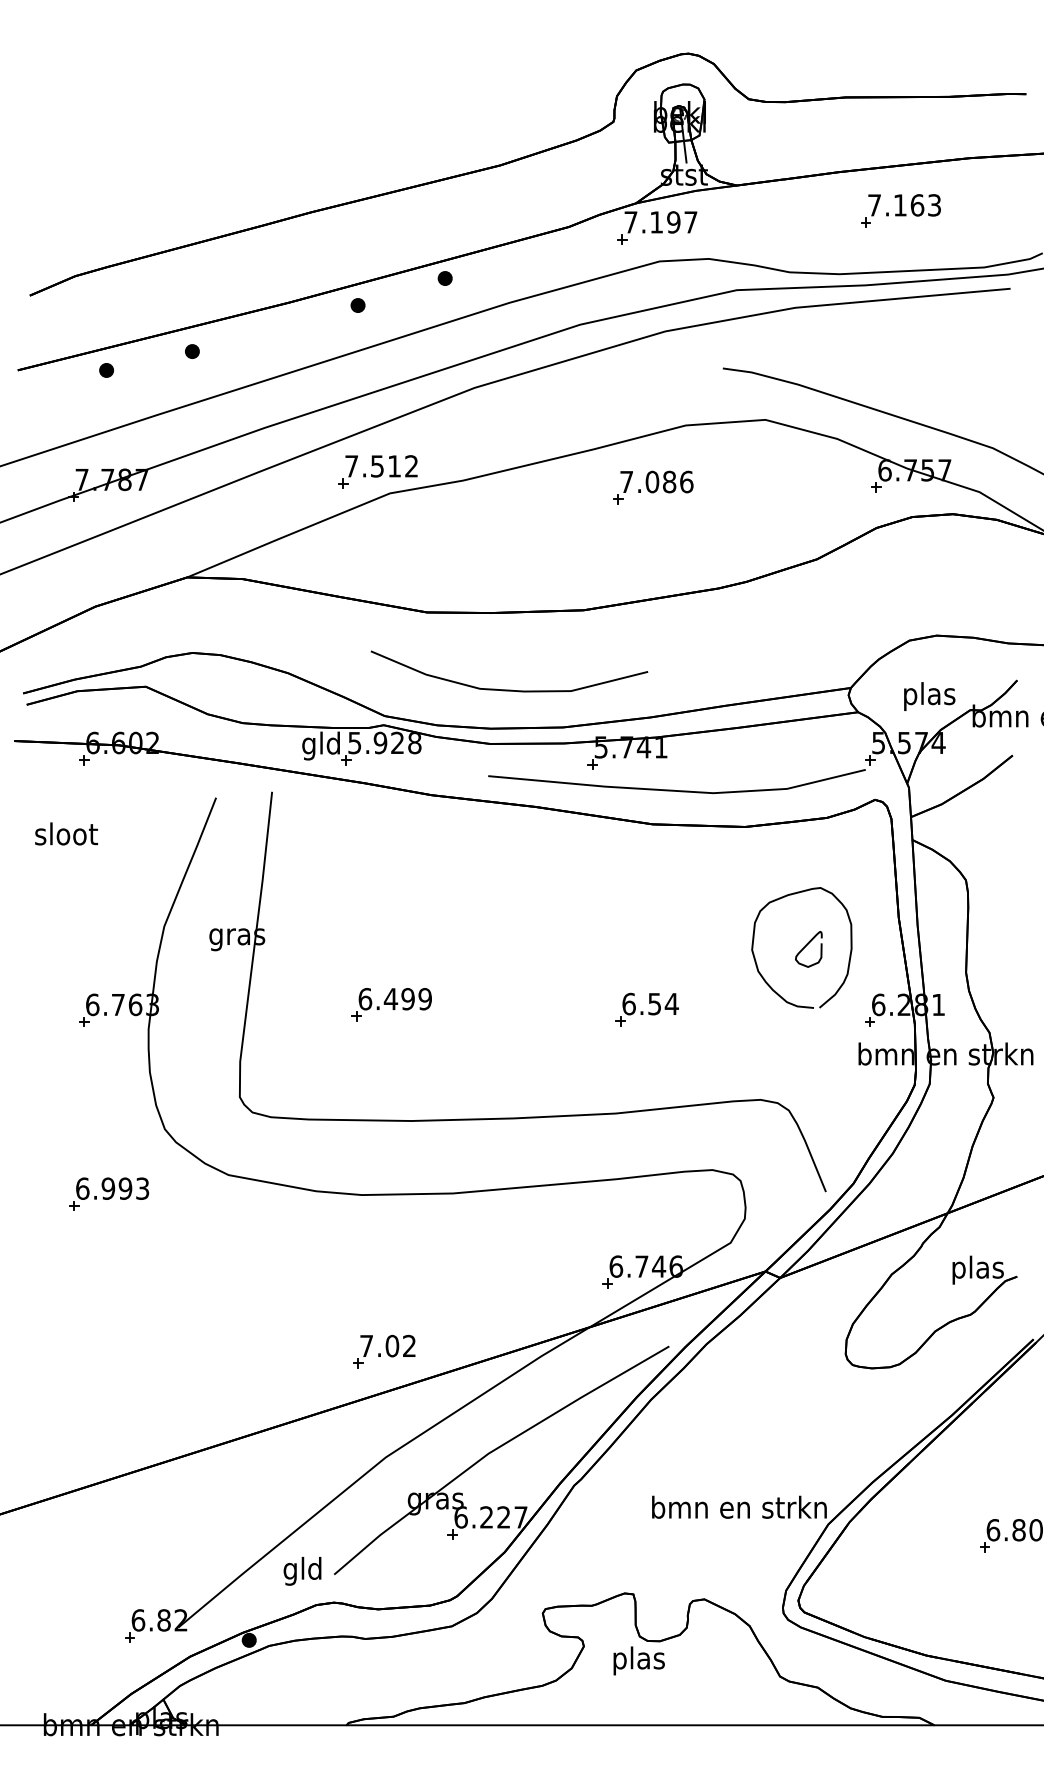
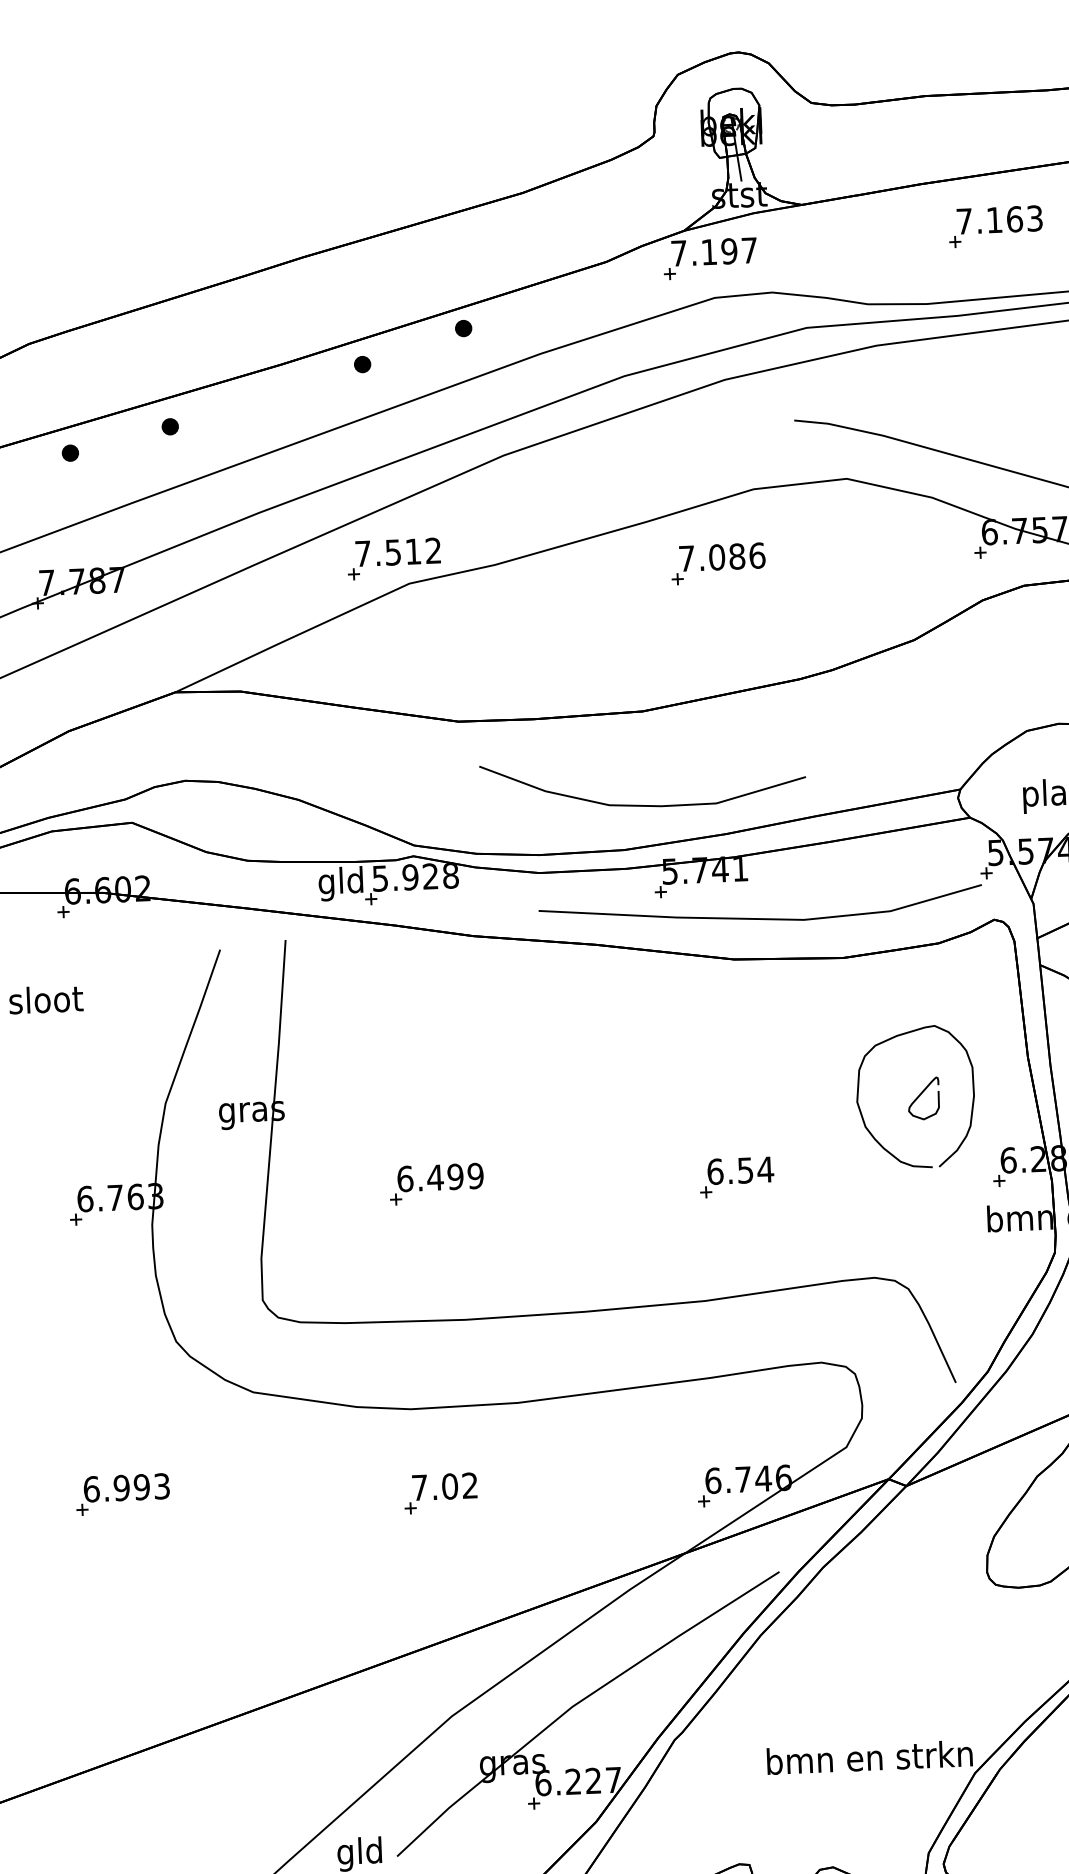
curve: (509, 689) -> (643, 804), moved
part: (109, 1193) -> (123, 1493), moved
part: (384, 1351) -> (441, 1493), moved

